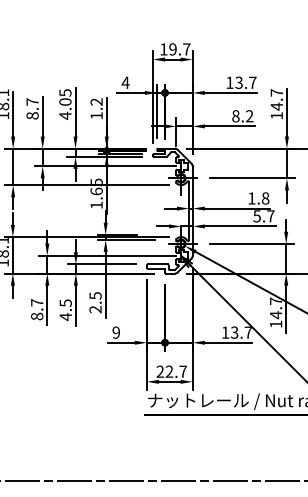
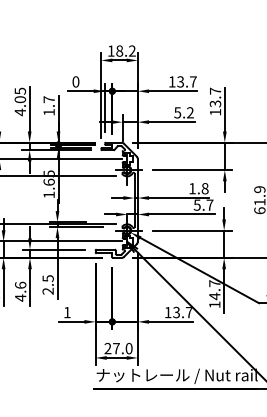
text: (179, 49) -> (125, 51), 19.7 -> 18.2
text: (125, 82) -> (75, 81), 4 -> 0
text: (96, 101) -> (49, 99), 1.2 -> 1.7
text: (276, 106) -> (215, 103), 14.7 -> 13.7
text: (235, 116) -> (177, 113), 8.2 -> 5.2
text: (65, 303) -> (20, 285), 4.5 -> 4.6
text: (115, 332) -> (66, 312), 9 -> 1
text: (176, 371) -> (122, 348), 22.7 -> 27.0

